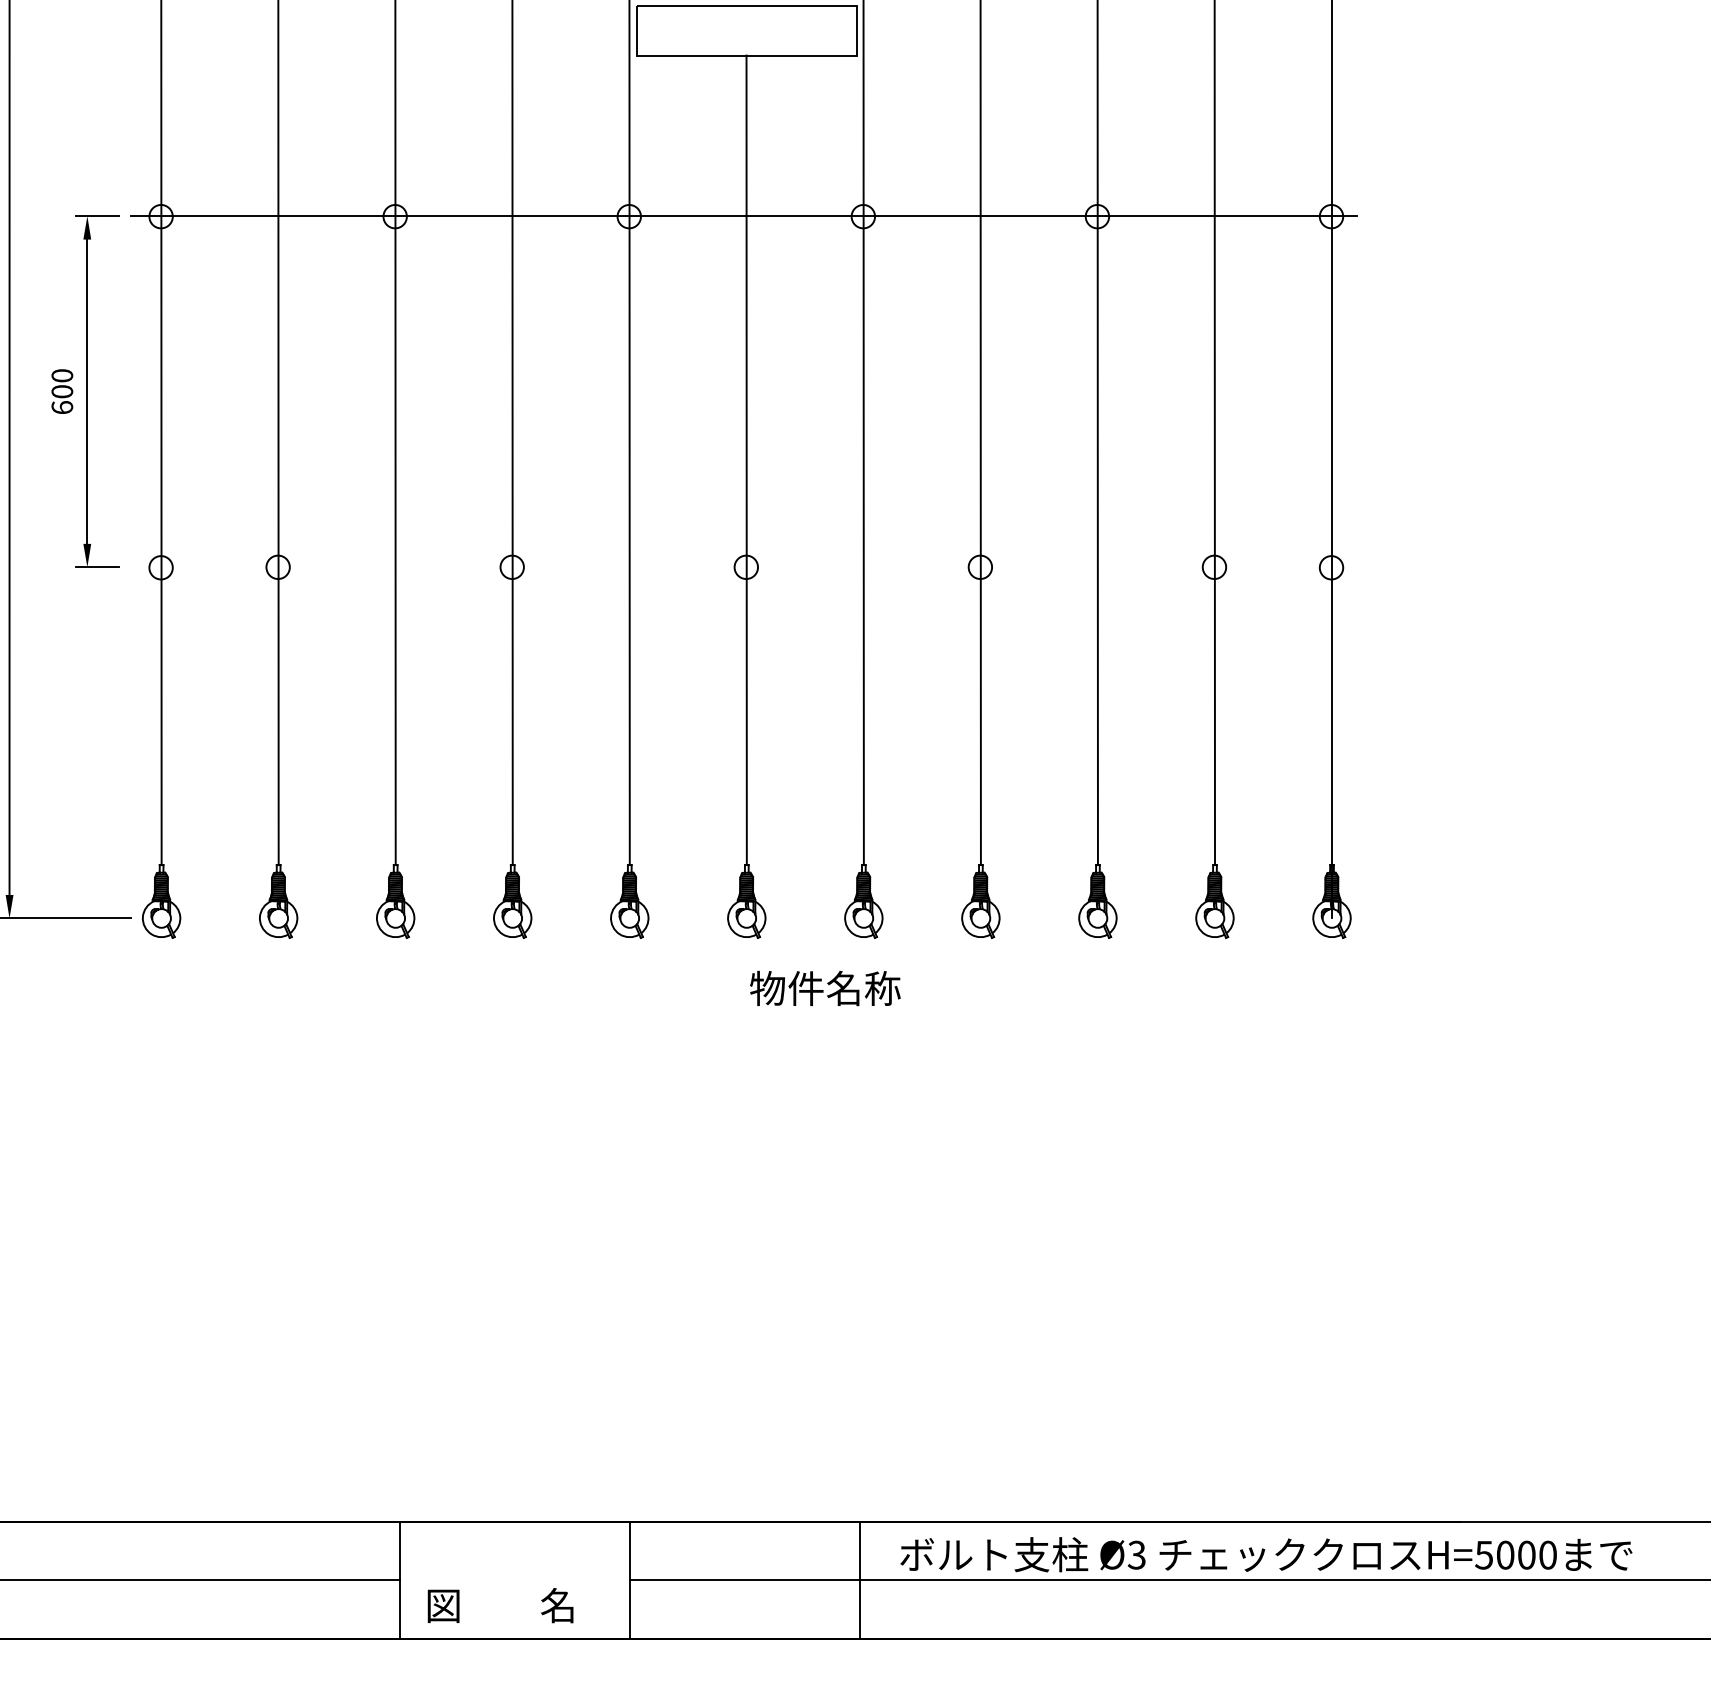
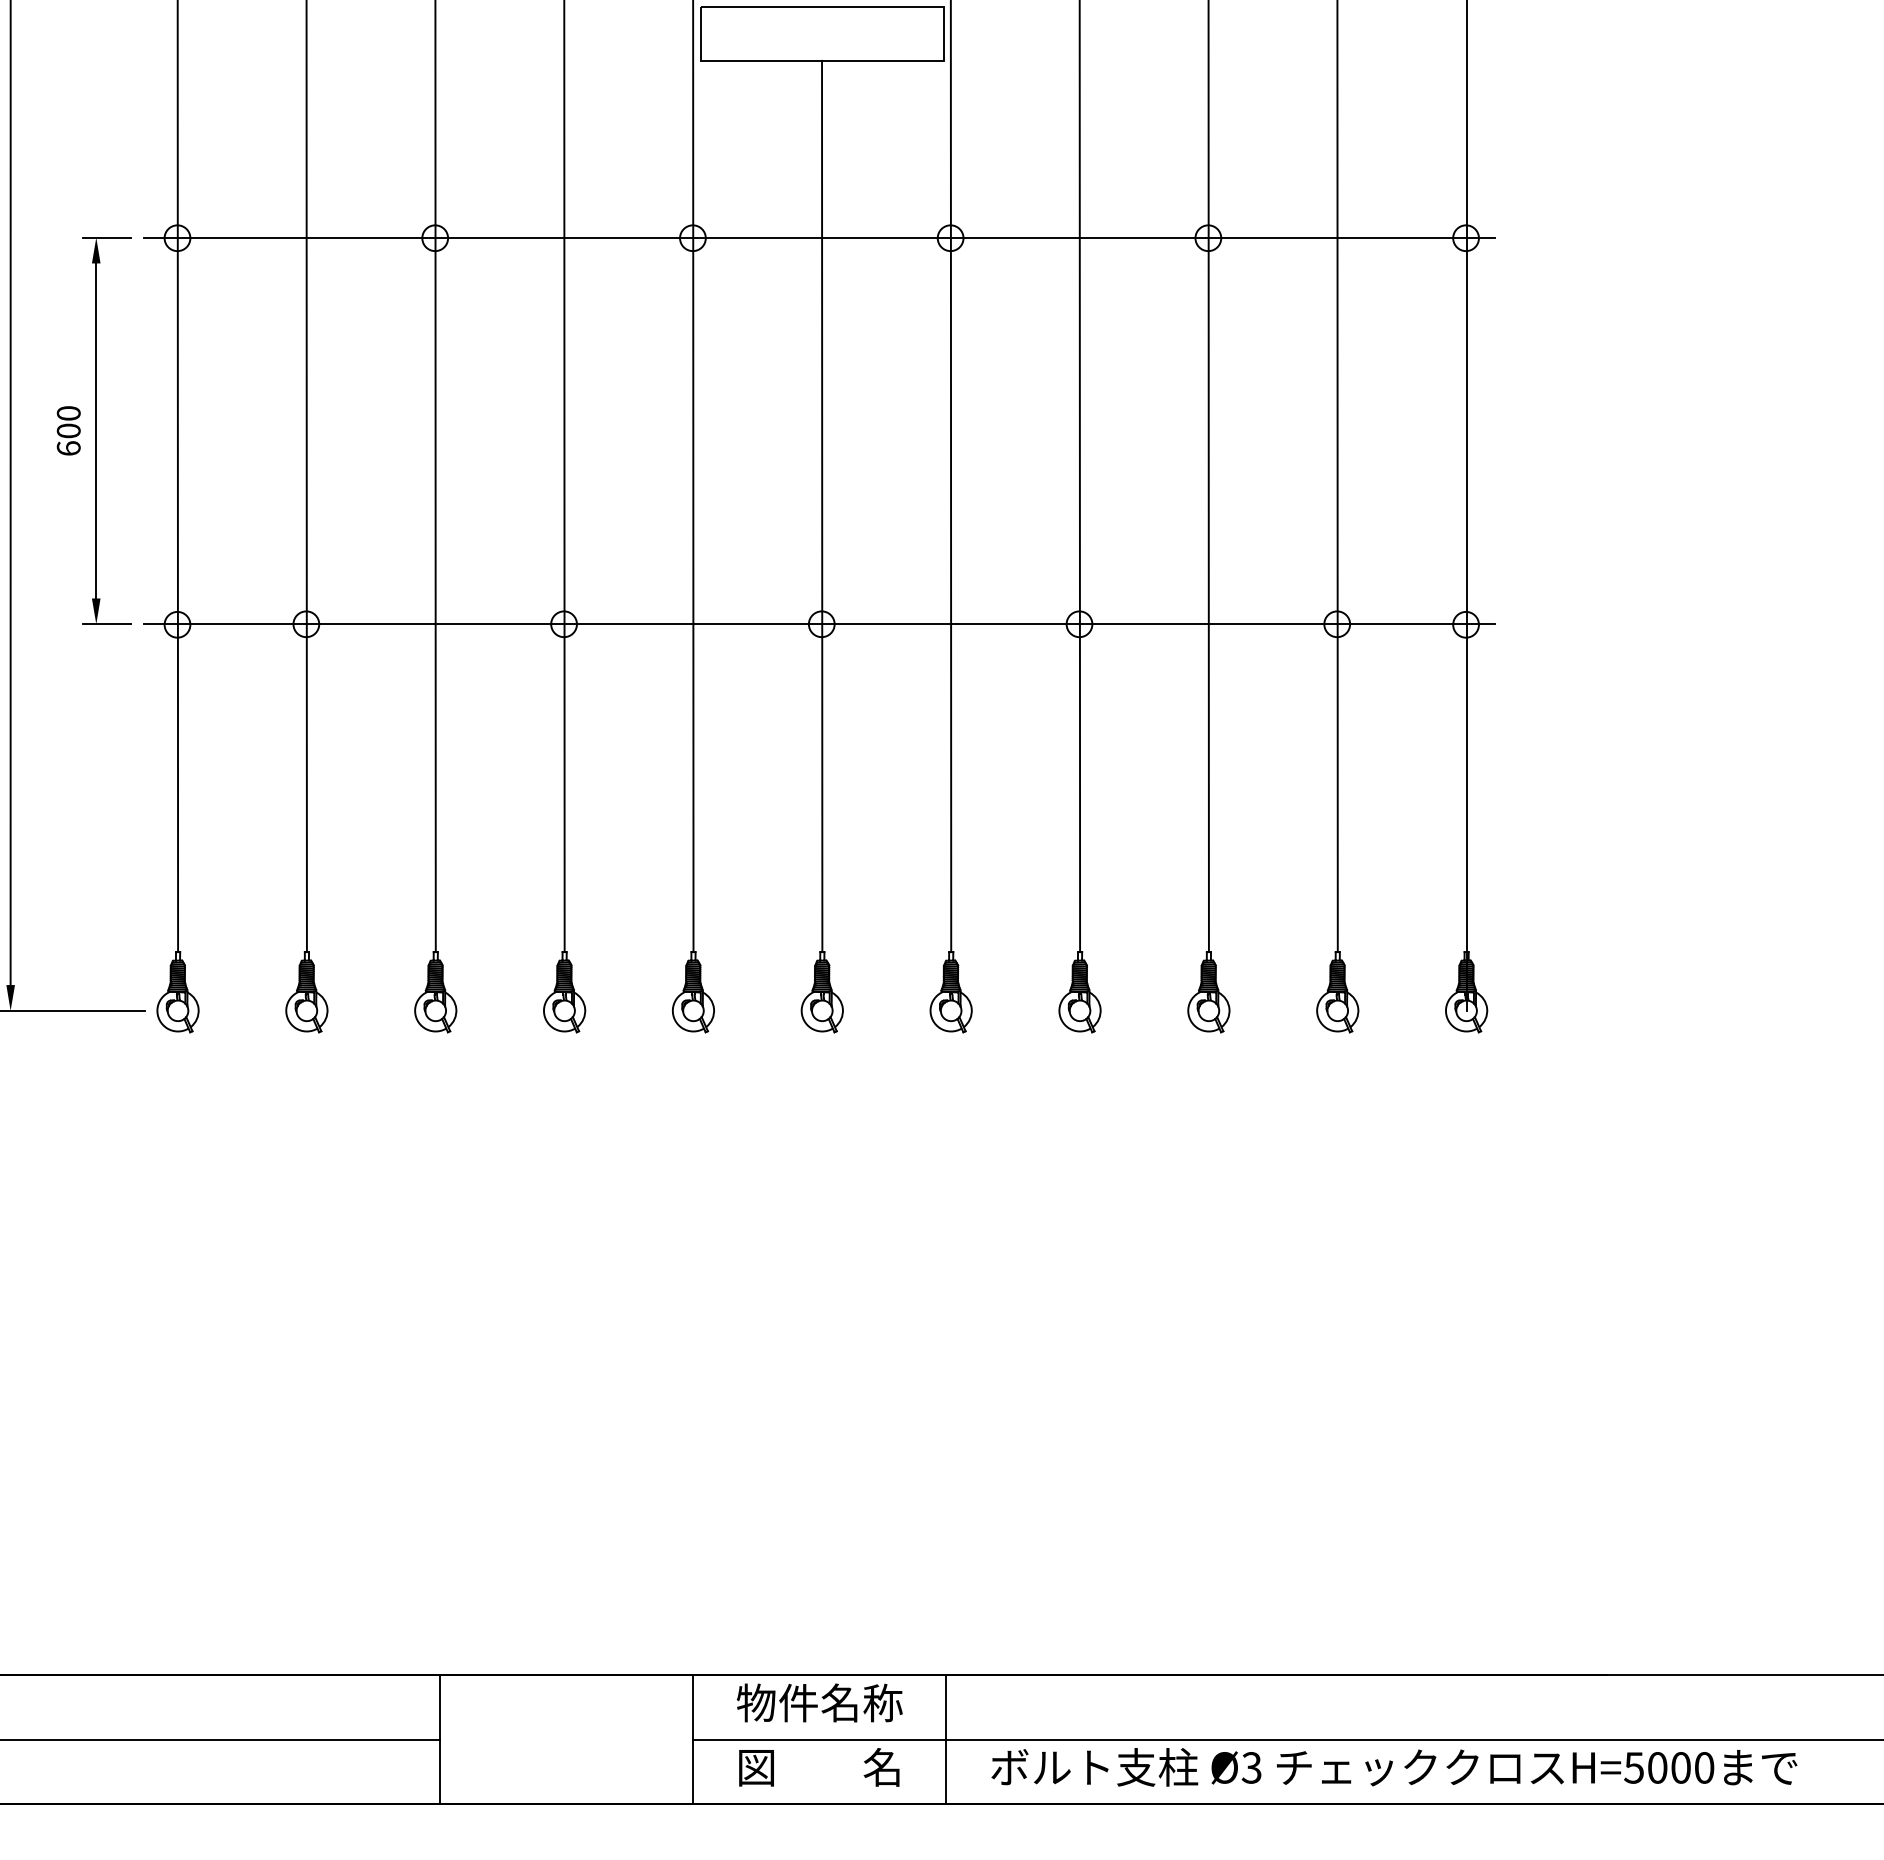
line: (744, 567) -> (819, 624), added
text: (825, 988) -> (819, 1702), moved
text: (1266, 1554) -> (1394, 1767), moved
text: (500, 1605) -> (819, 1767), moved

